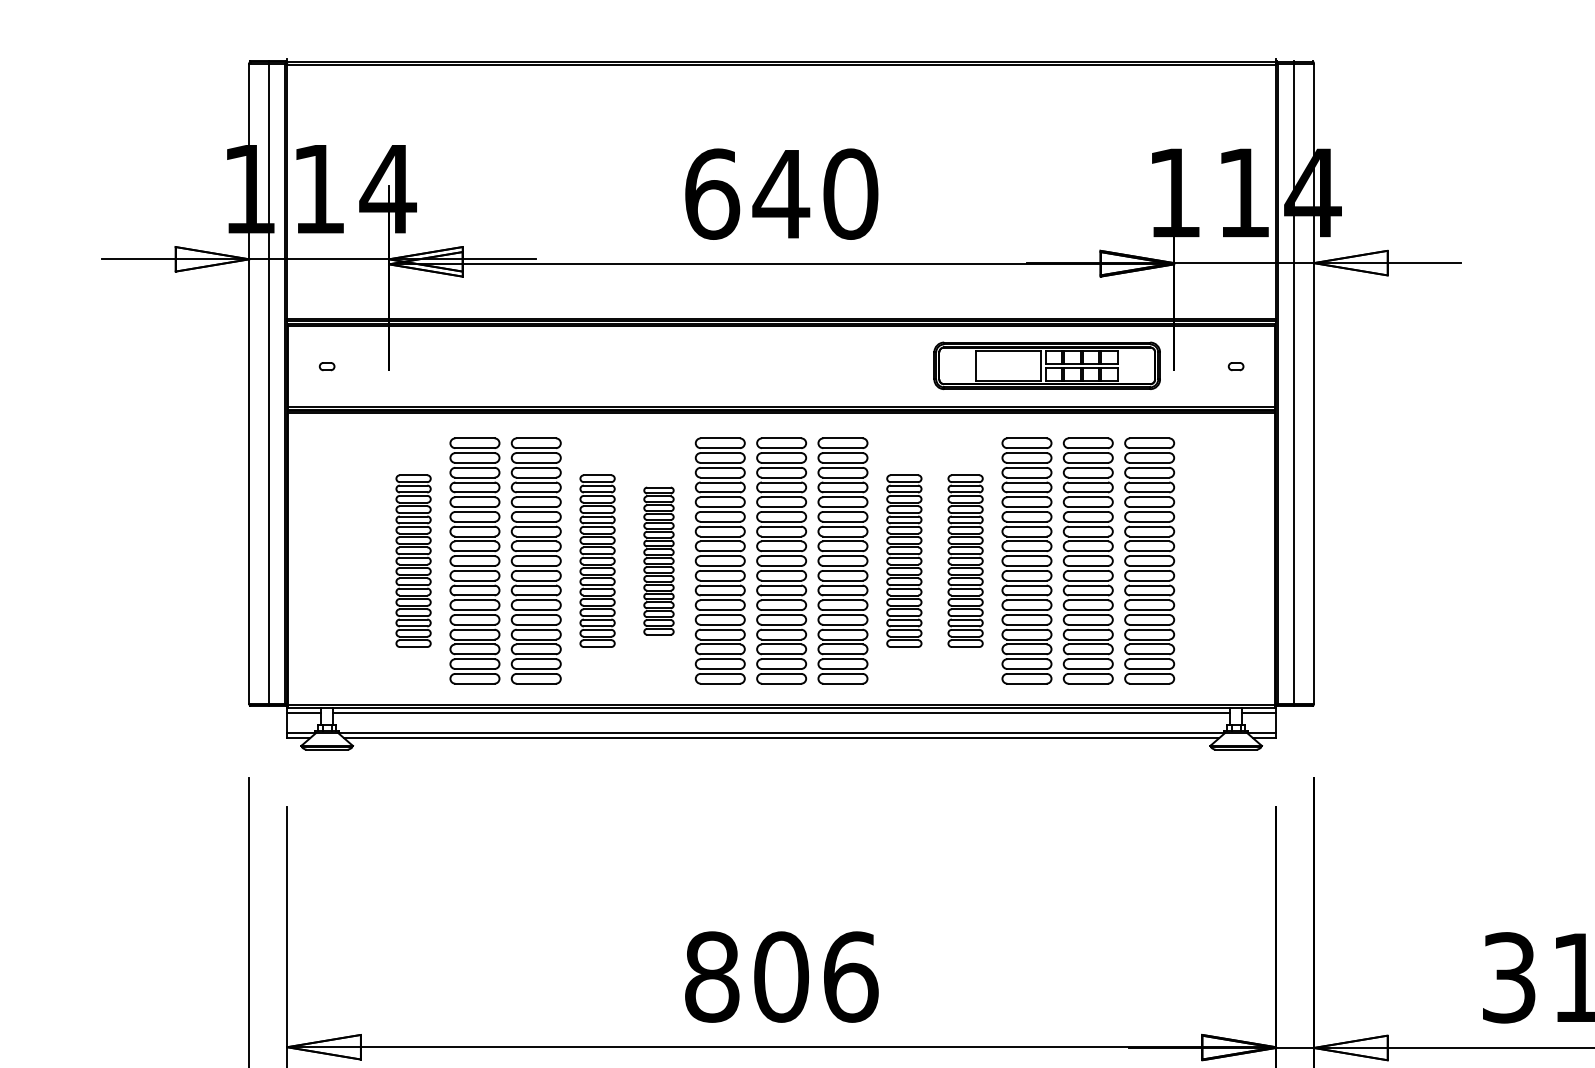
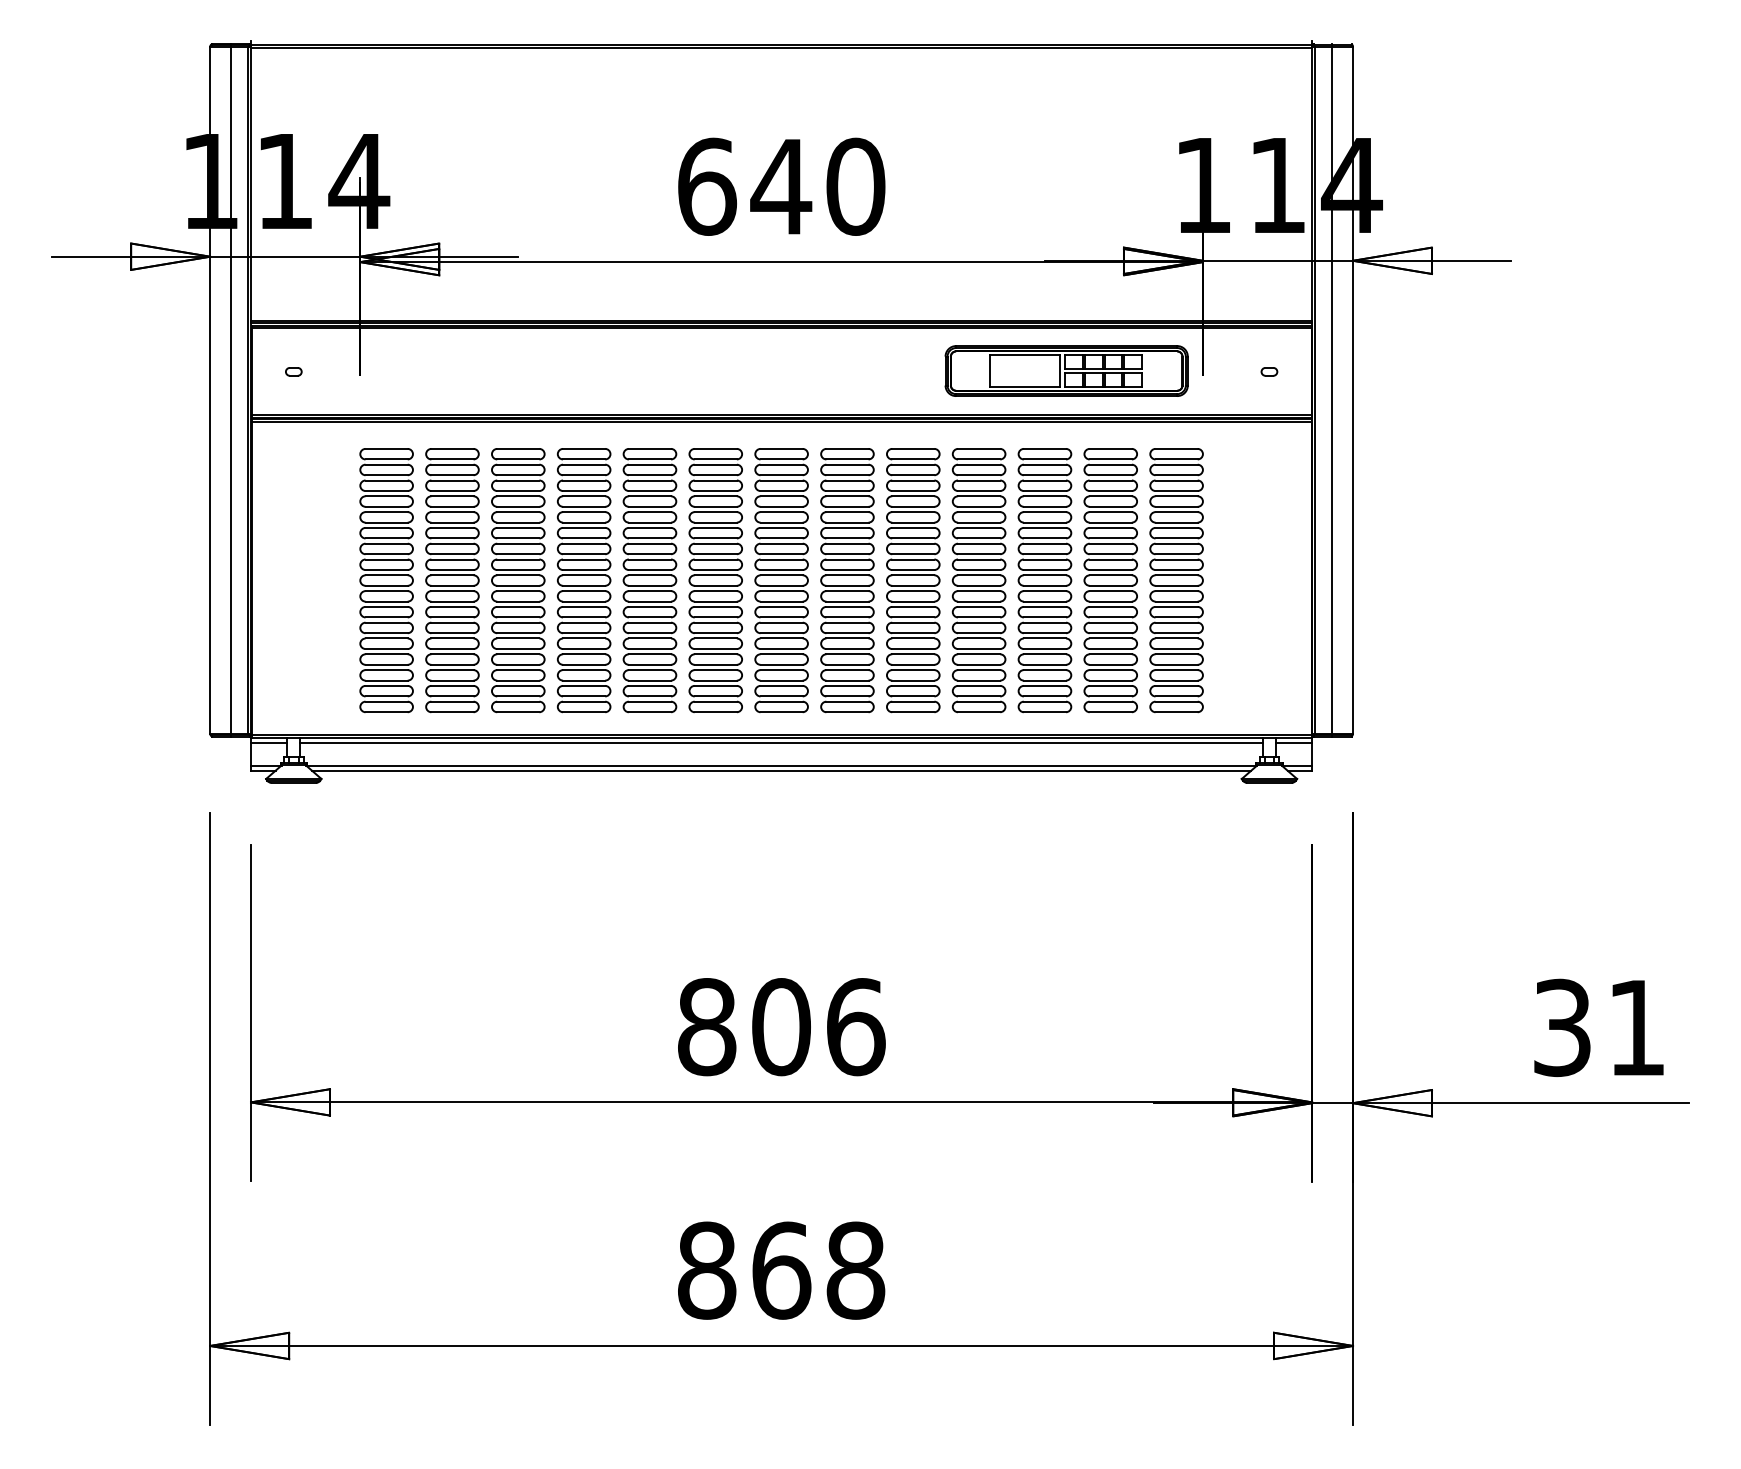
part: (413, 560) -> (386, 580), size x1.43
part: (597, 560) -> (583, 580), size x1.43
part: (658, 560) -> (649, 580), size x1.67
part: (904, 560) -> (913, 580), size x1.43
part: (965, 560) -> (978, 580), size x1.43

